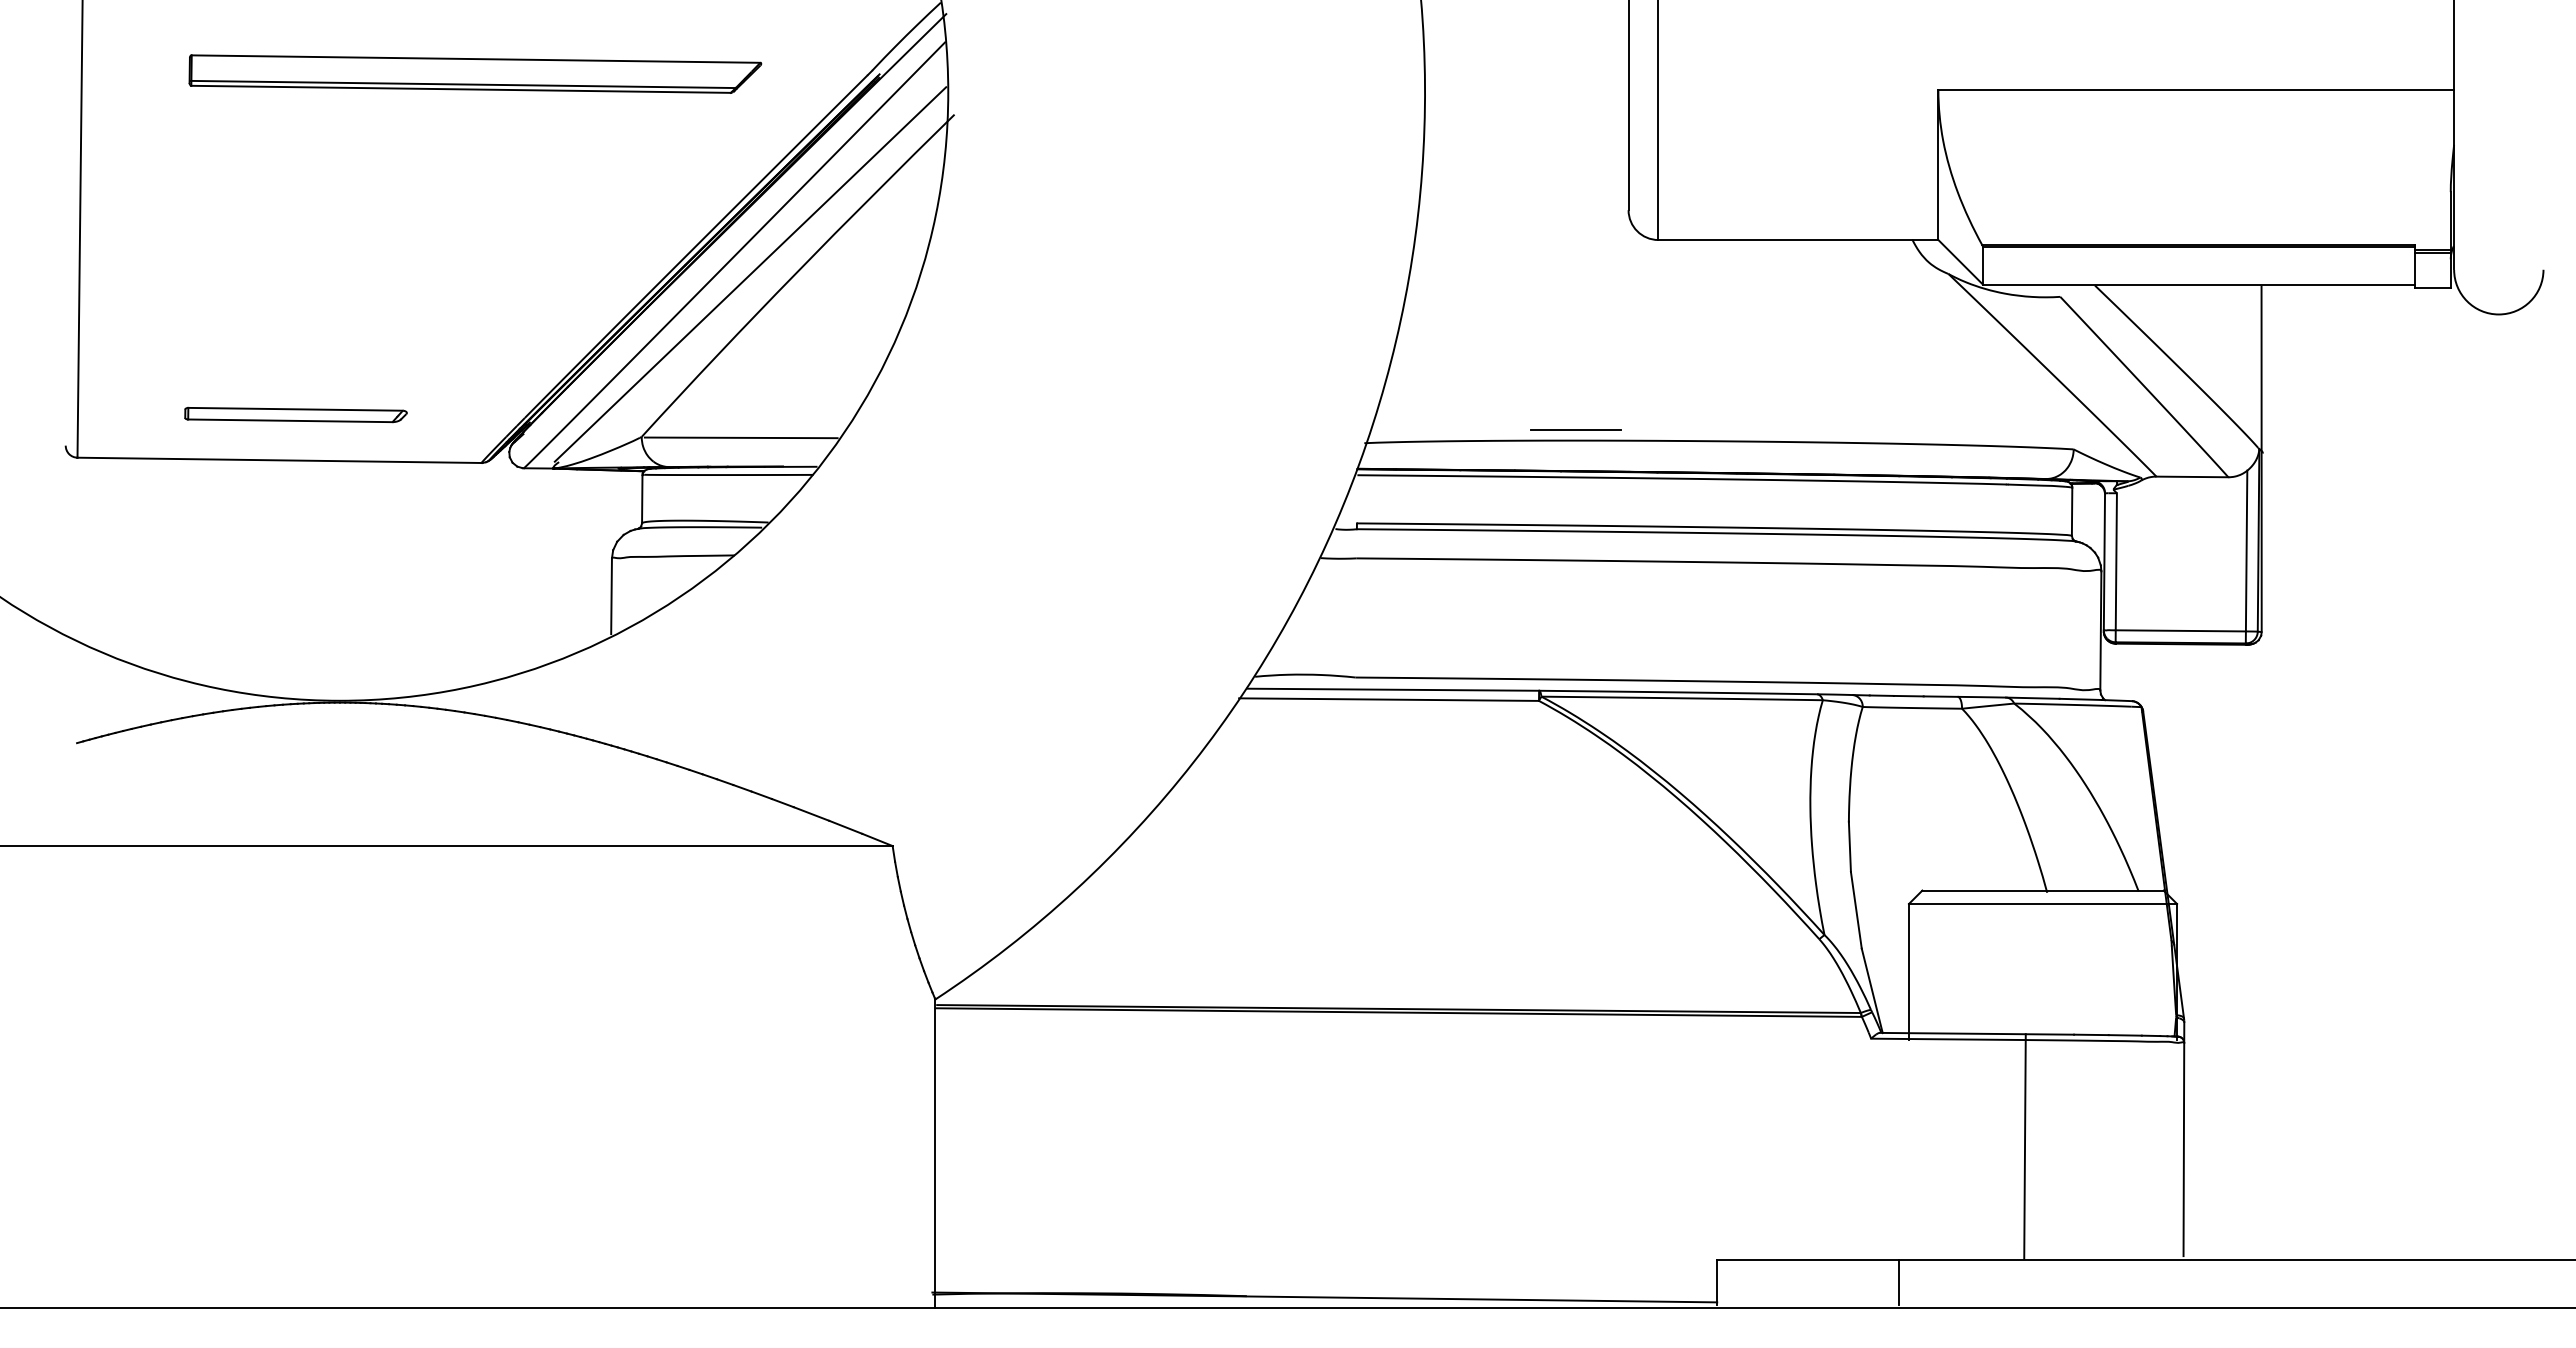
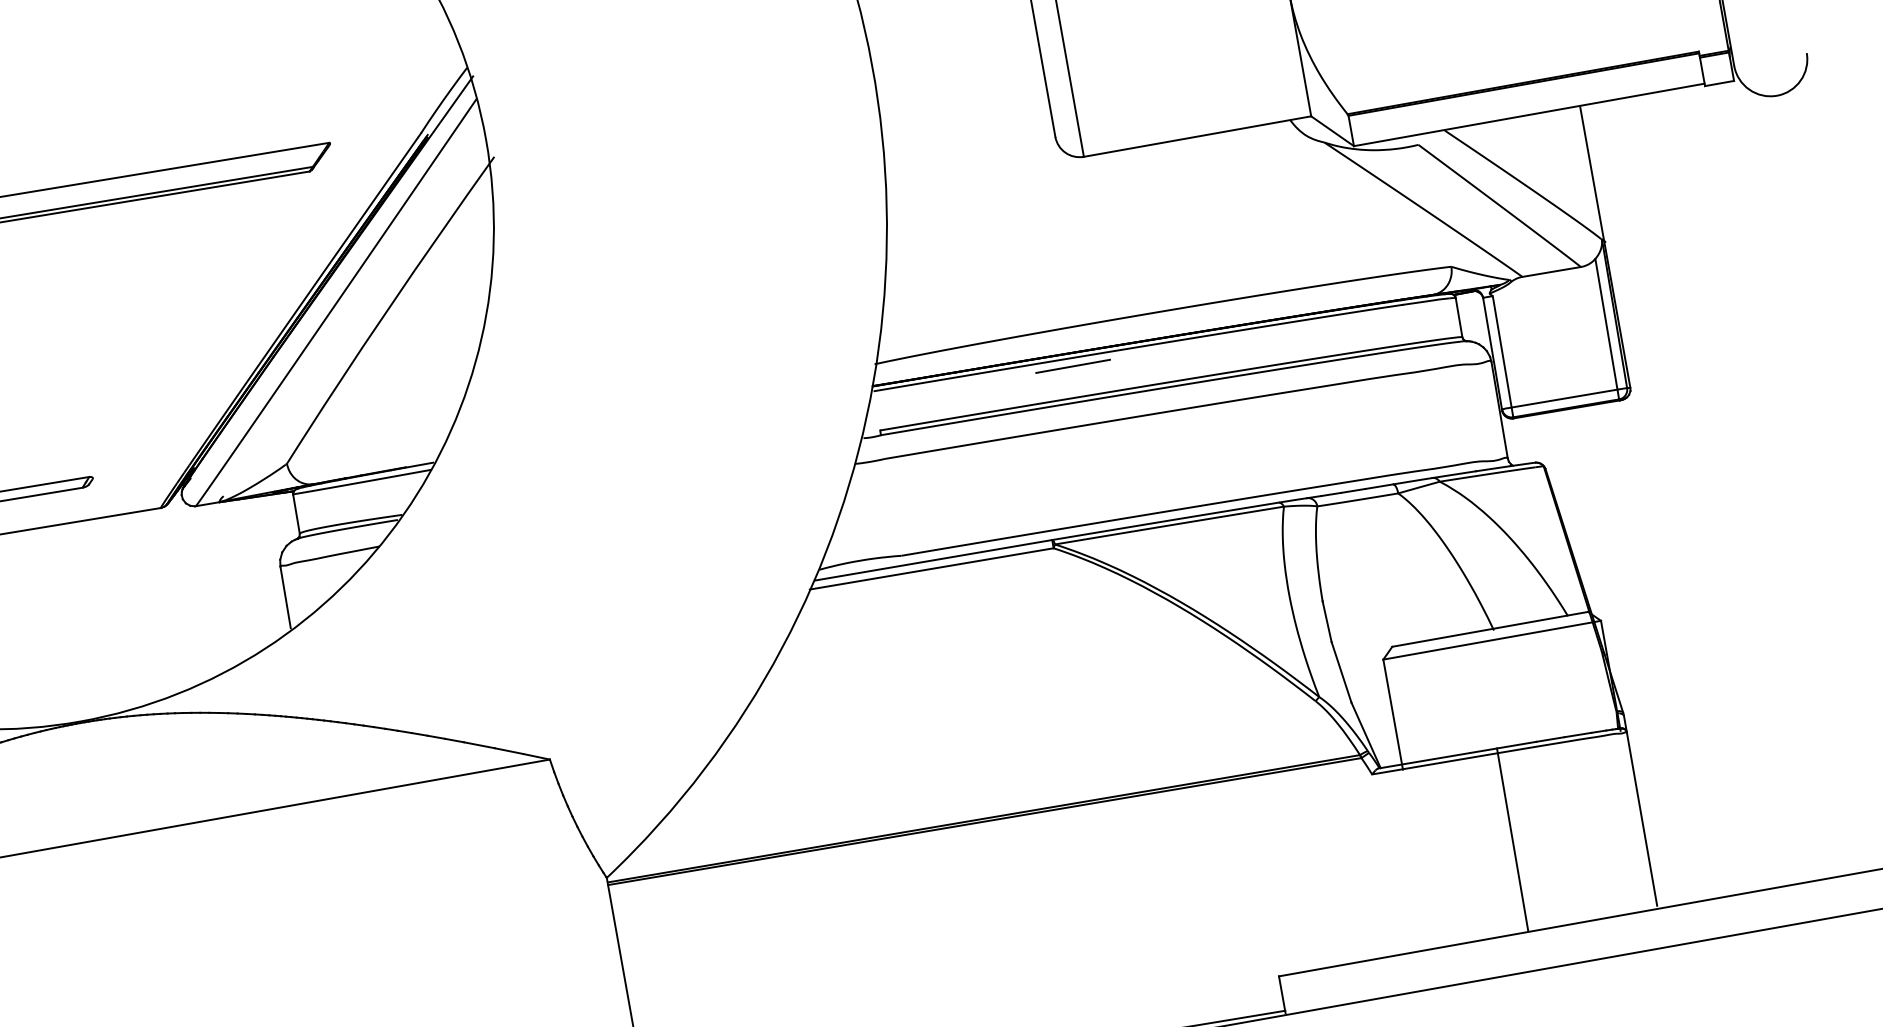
line: (750, 274) -> (351, 316), removed
line: (1575, 429) -> (1072, 366), moved
line: (740, 437) -> (367, 449), removed
line: (1898, 1282) -> (1429, 968), removed

